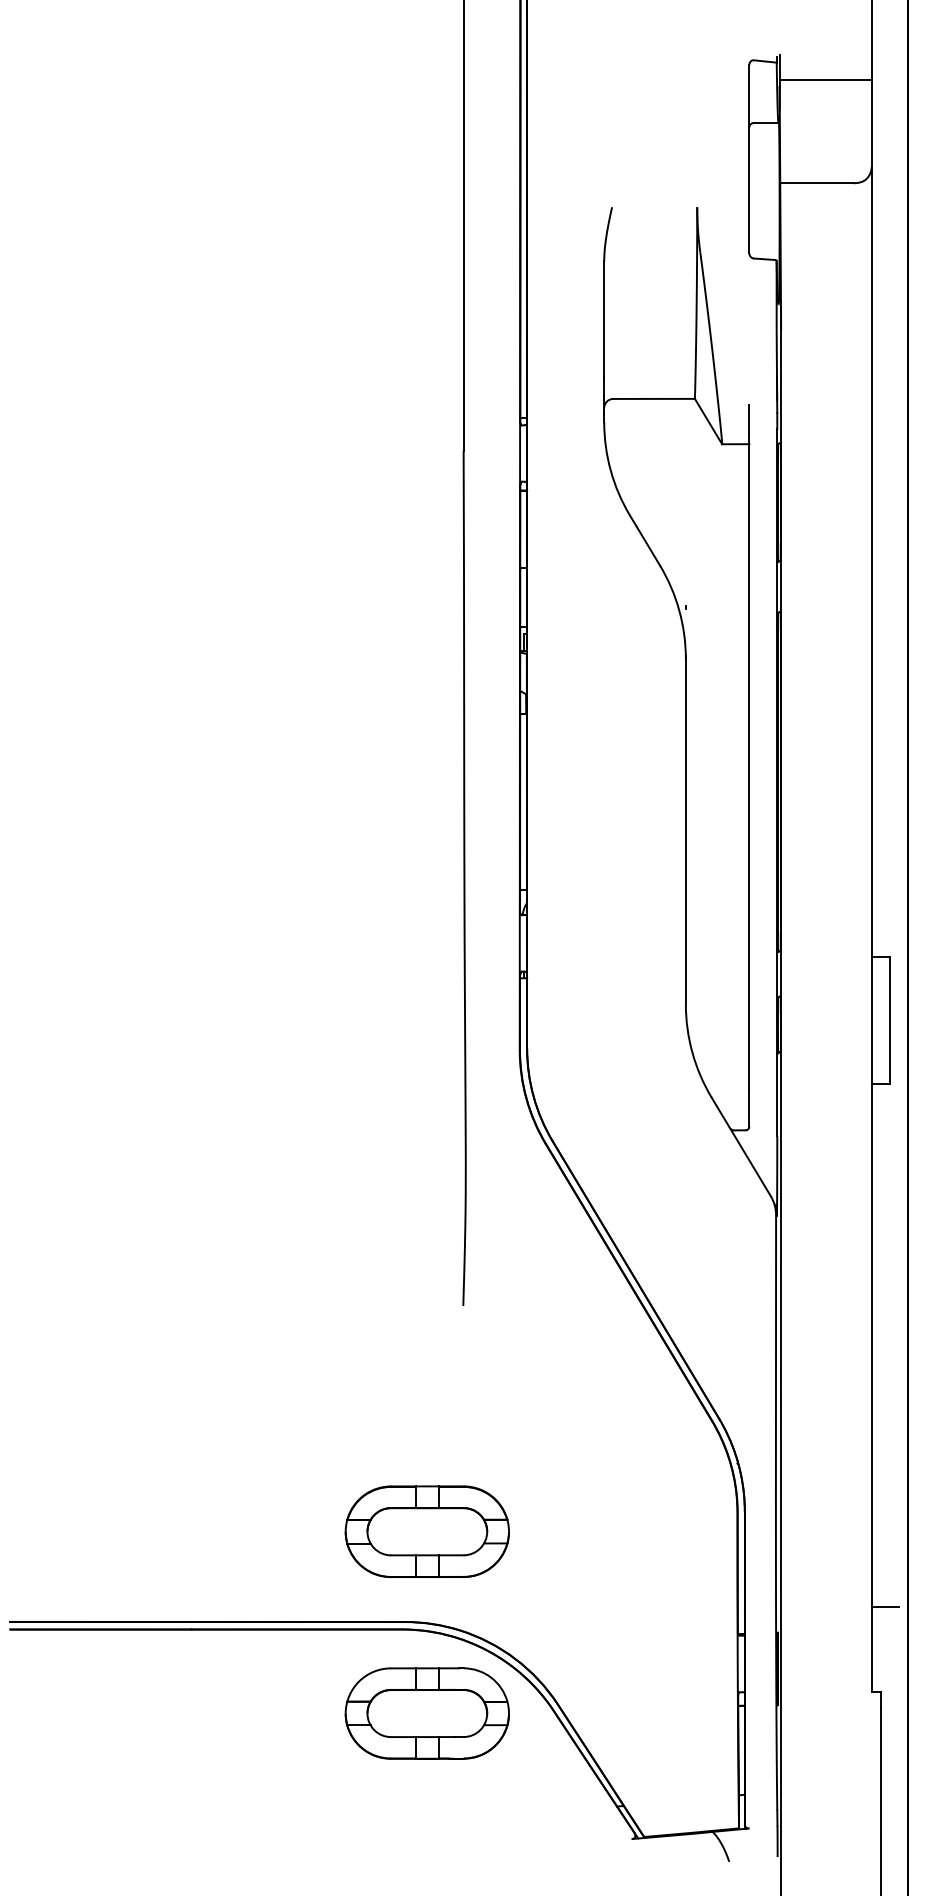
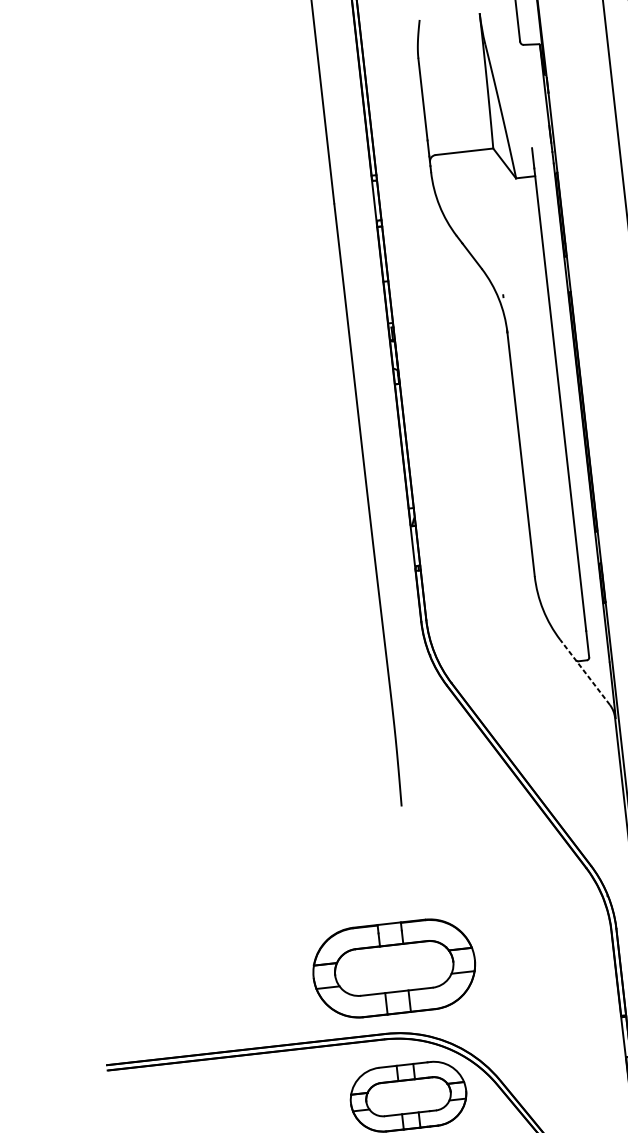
line: (741, 1147) -> (585, 672), solid -> dashed
part: (426, 1531) -> (393, 968), size x1.4

